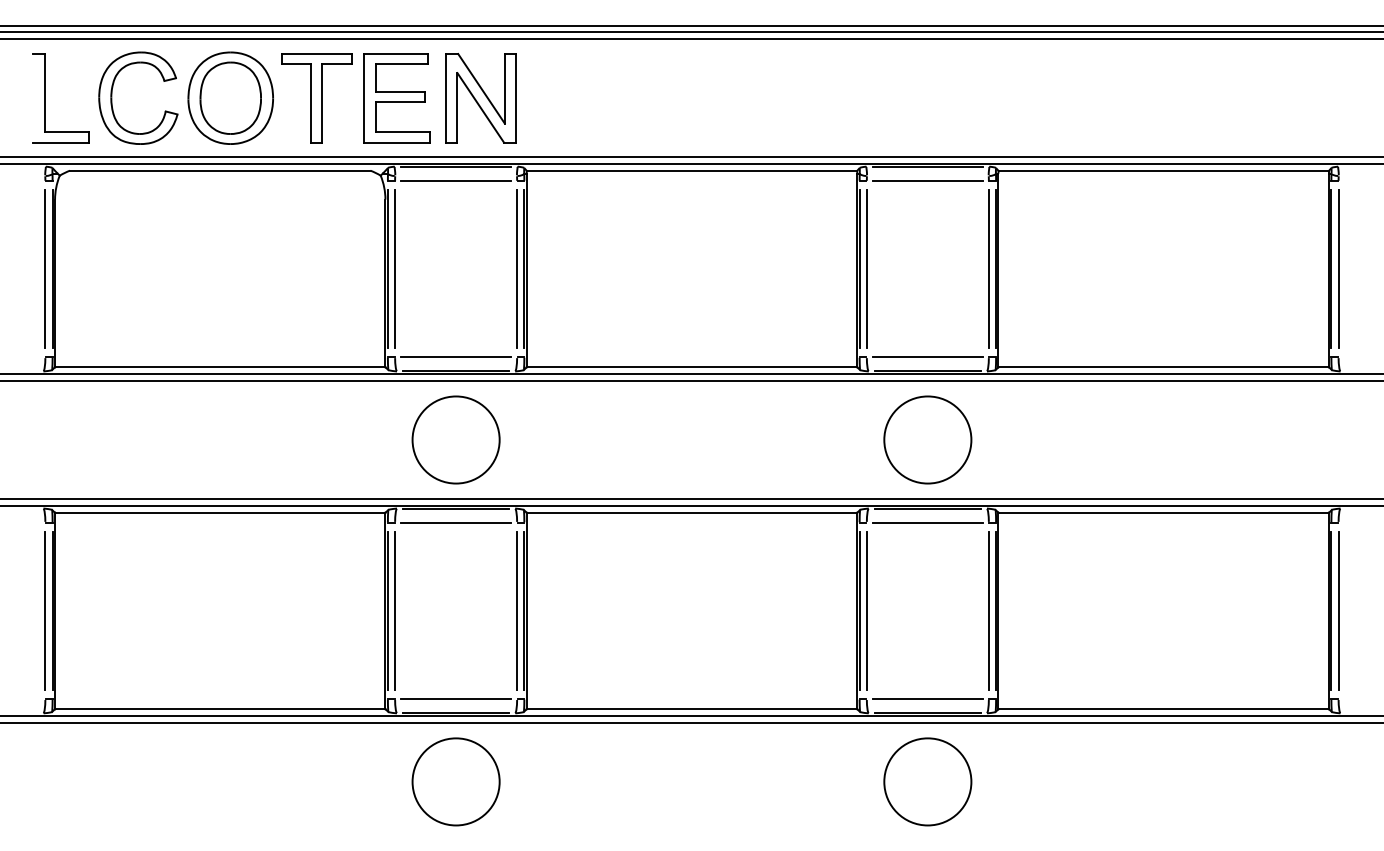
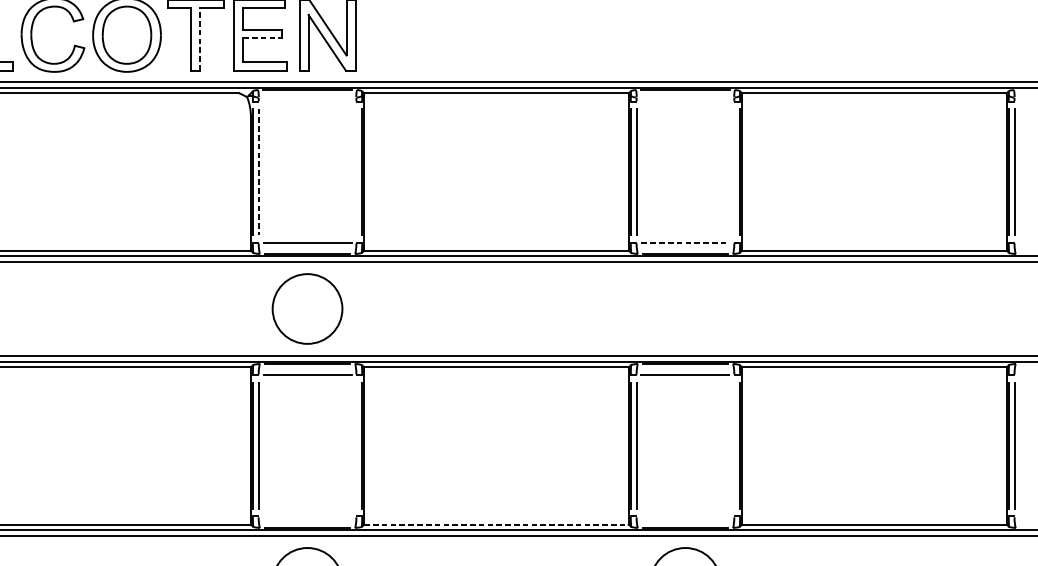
line: (400, 102) -> (262, 38), solid -> dashed
line: (322, 103) -> (200, 39), solid -> dashed
line: (456, 181) -> (307, 101), removed
line: (927, 181) -> (685, 101), removed
line: (517, 268) -> (356, 171), removed
line: (988, 268) -> (734, 171), removed
line: (395, 269) -> (258, 172), solid -> dashed
line: (927, 357) -> (685, 242), solid -> dashed
circle: (927, 439) -> (685, 308), removed
line: (517, 610) -> (356, 445), removed
line: (988, 610) -> (734, 445), removed
line: (456, 698) -> (307, 516), removed
line: (927, 698) -> (685, 516), removed
line: (692, 709) -> (496, 524), solid -> dashed

